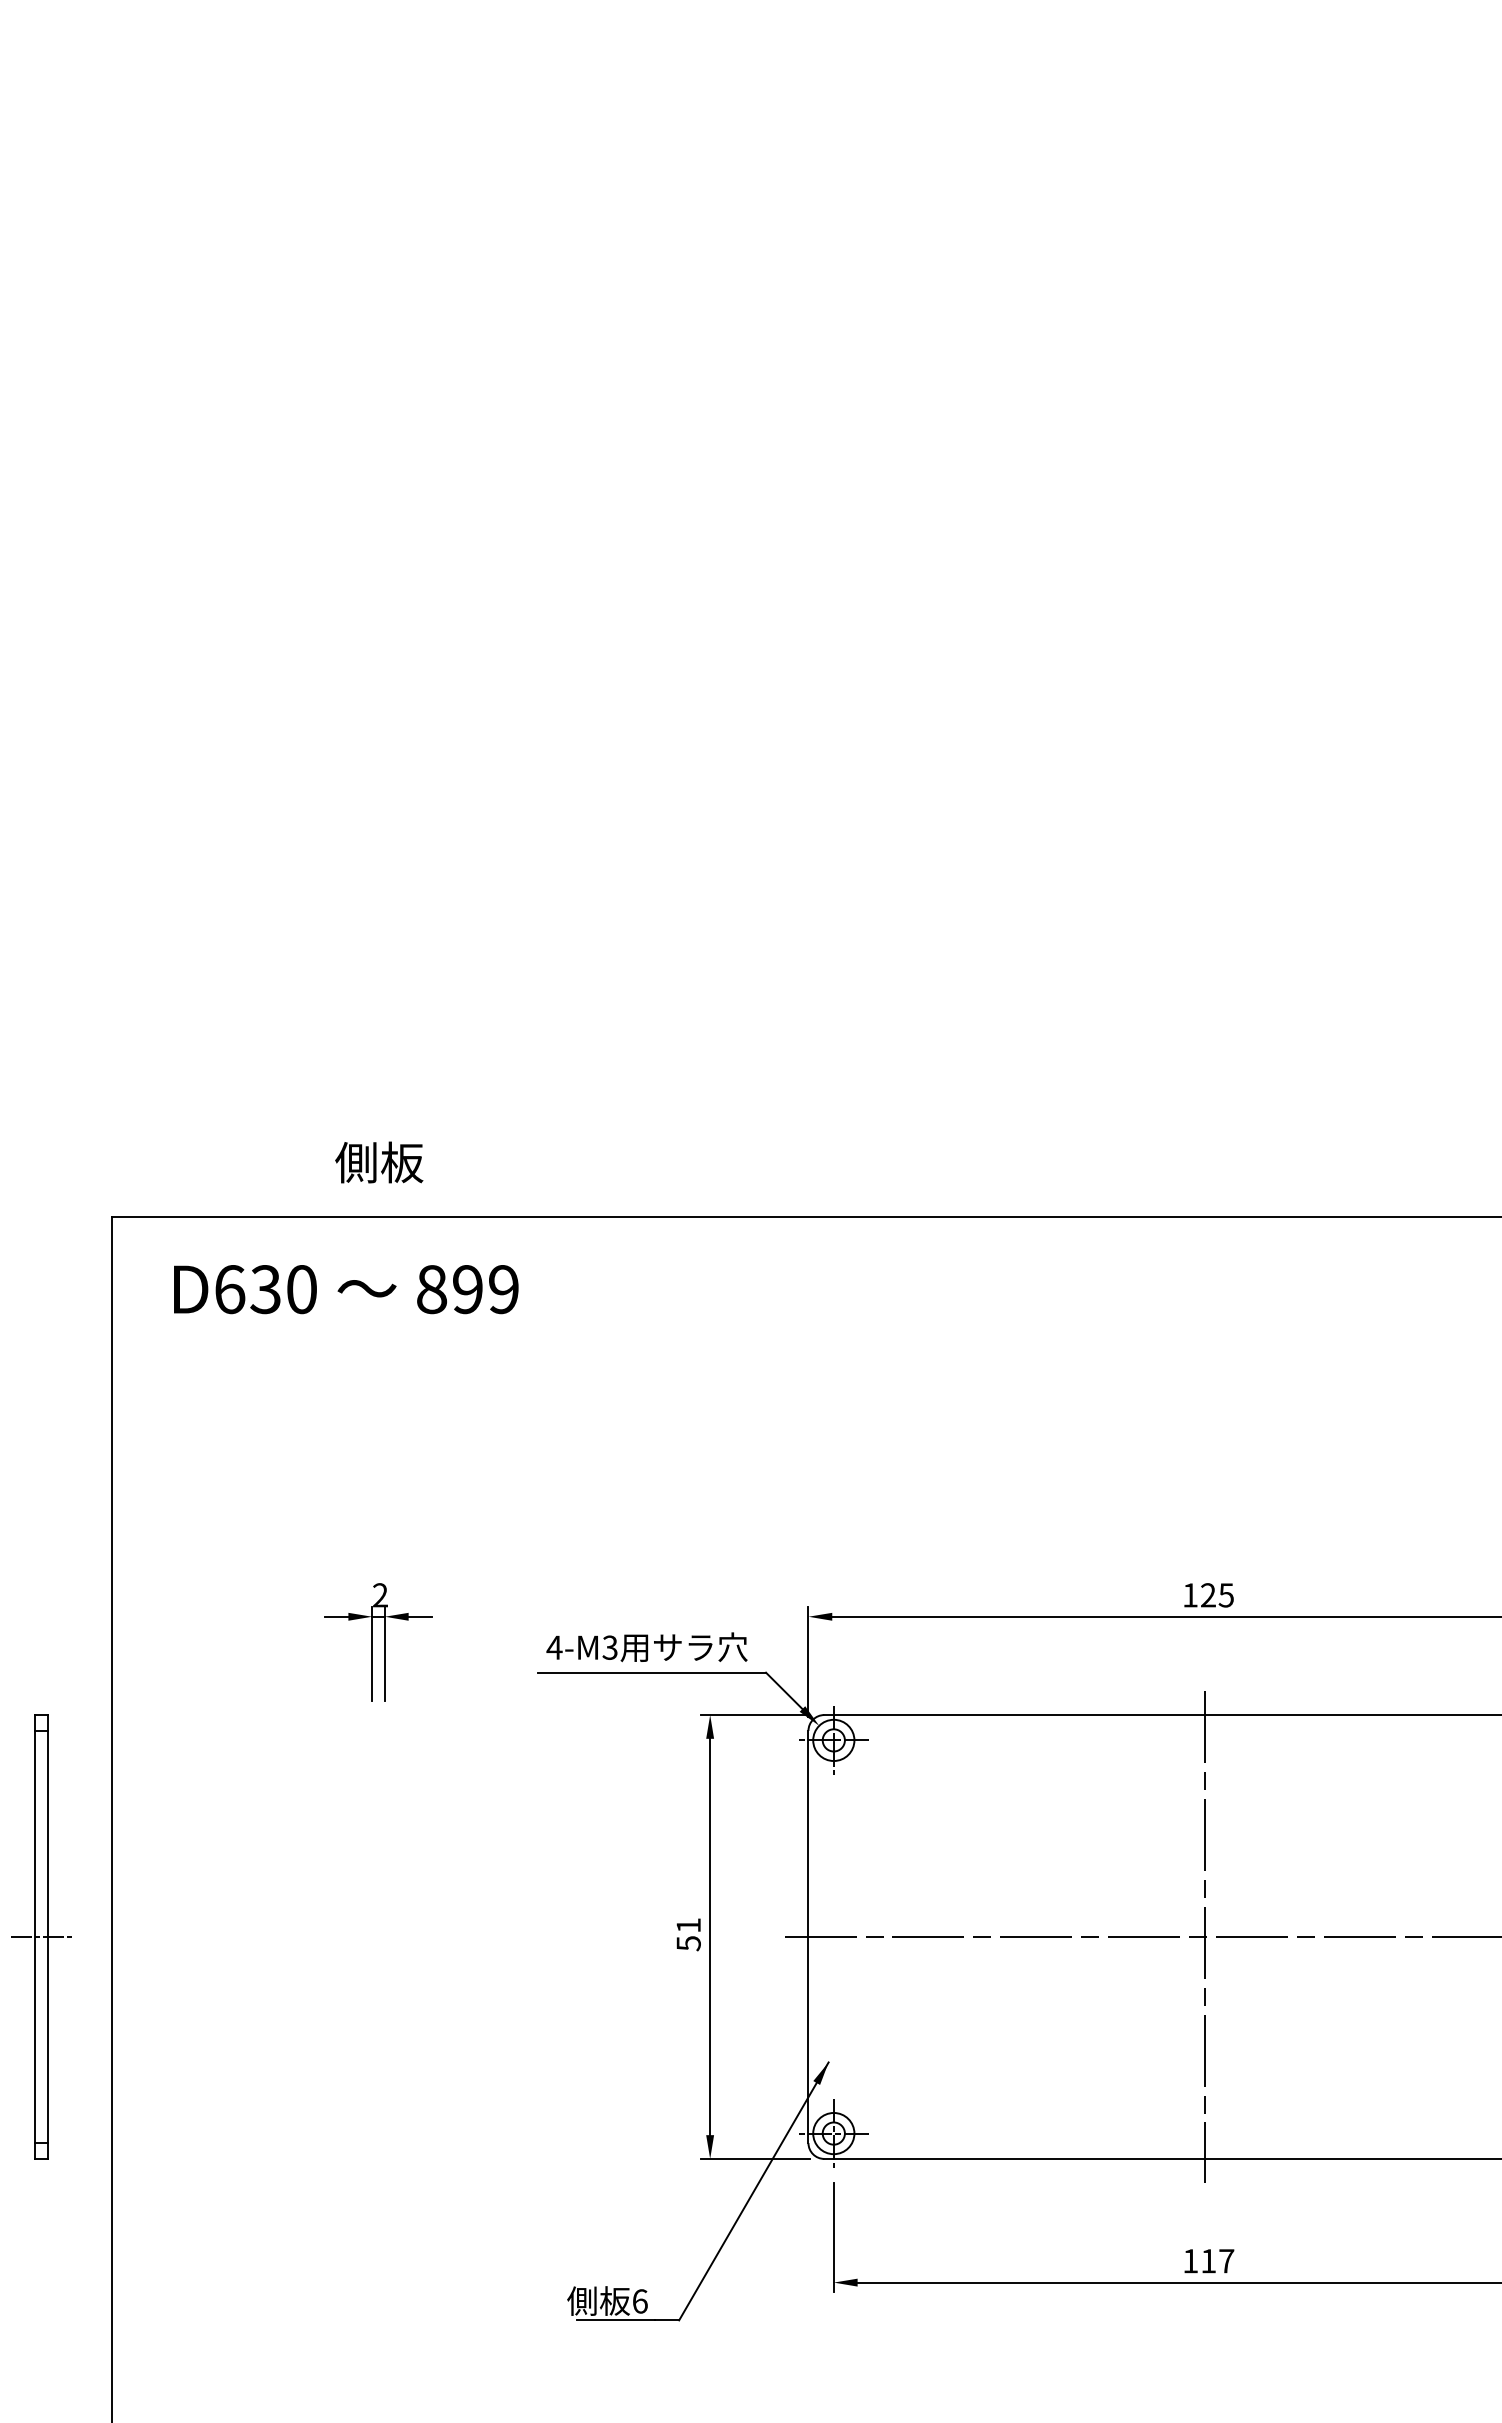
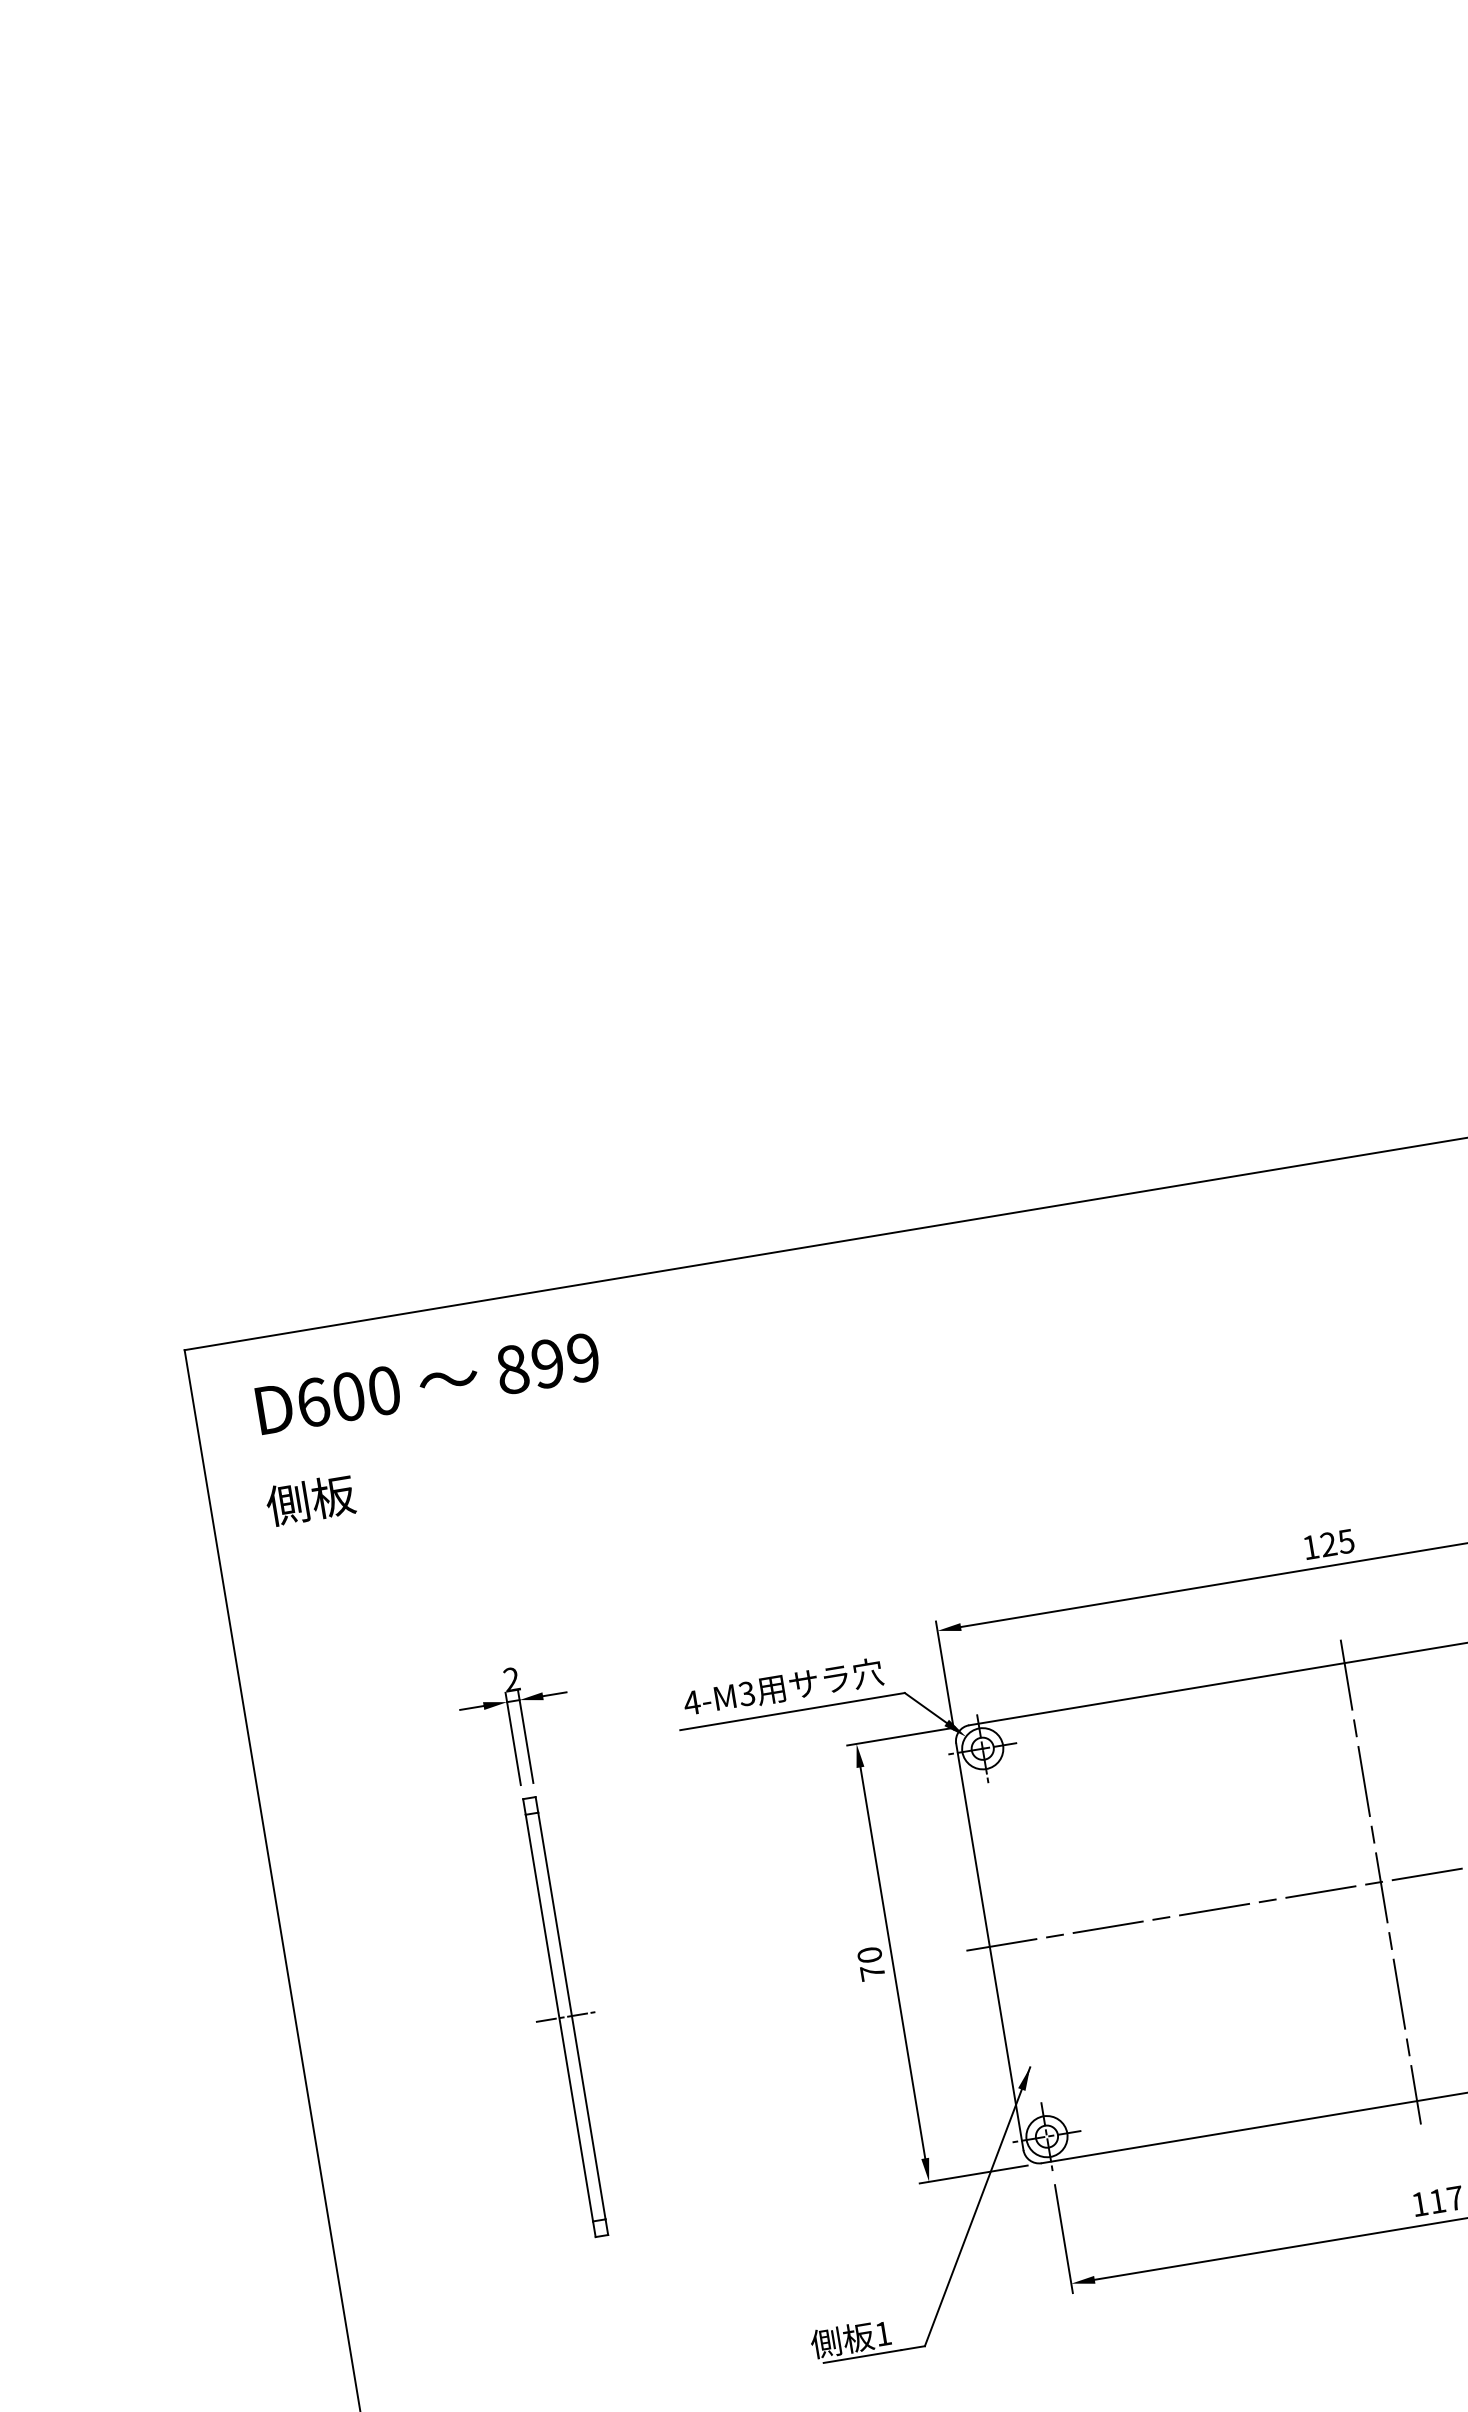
text: (379, 1162) -> (310, 1500), moved
text: (265, 1289) -> (348, 1396), D630 -> D600
text: (688, 1934) -> (871, 1963), 51 -> 70
part: (41, 1936) -> (565, 2016), moved
text: (640, 2301) -> (883, 2333), 6 -> 1

